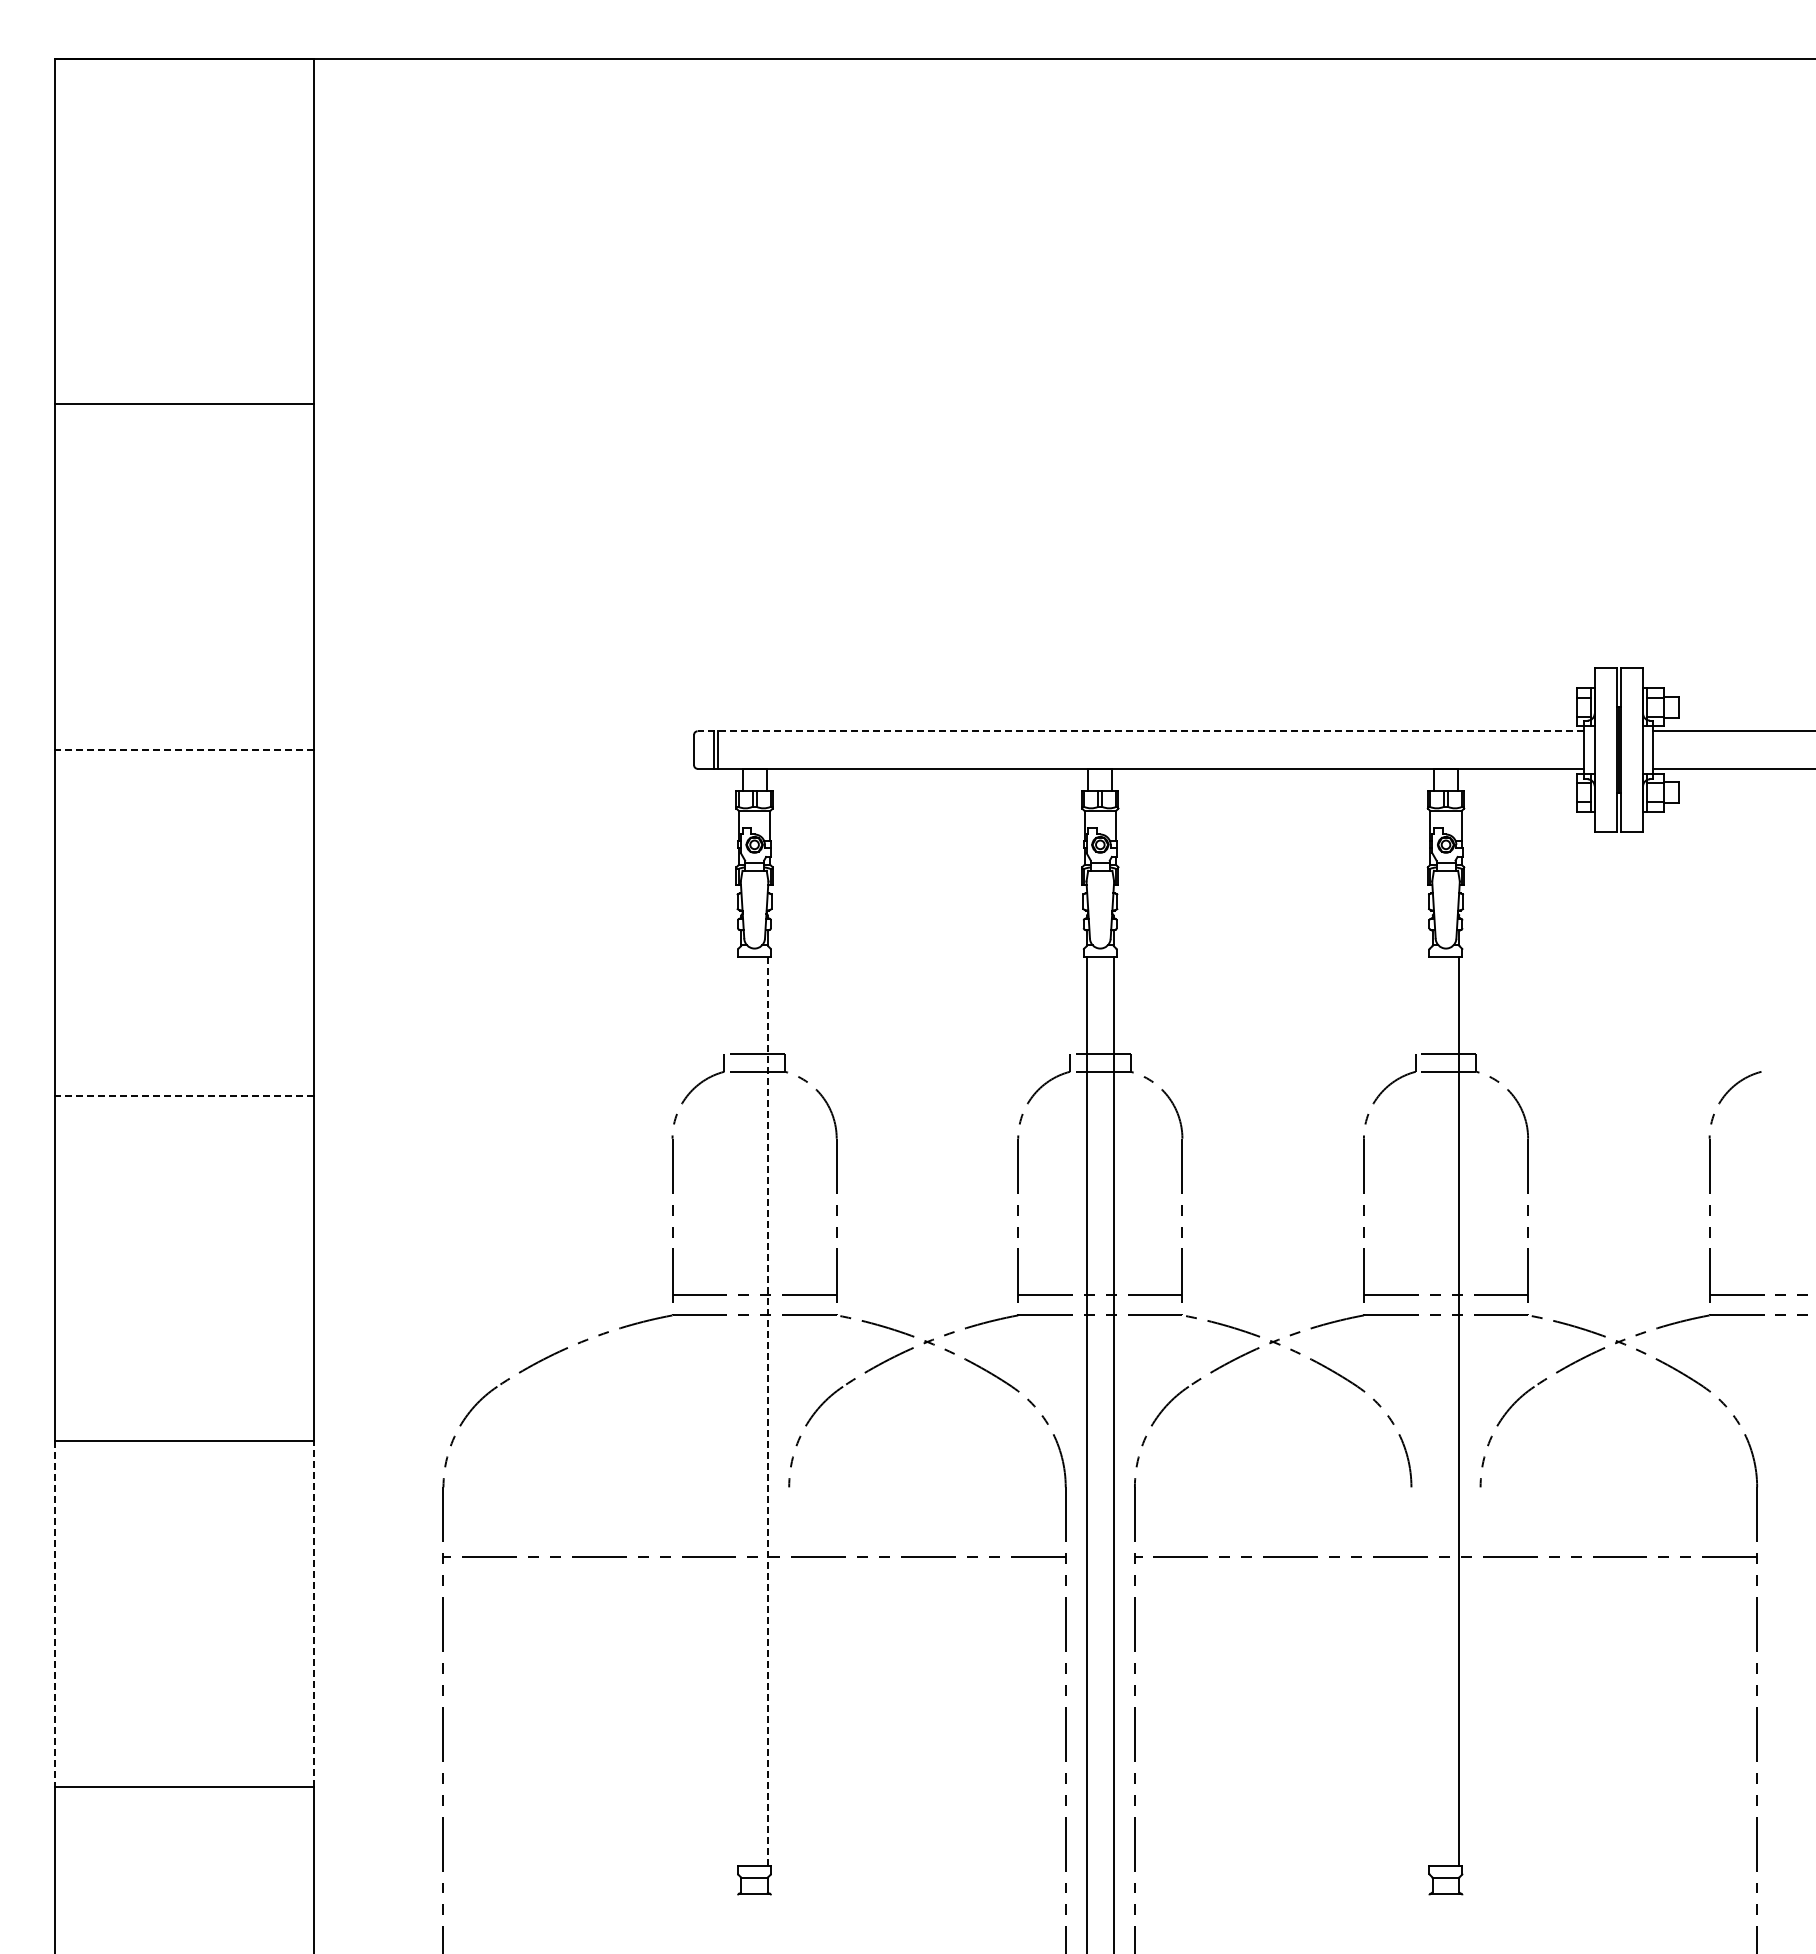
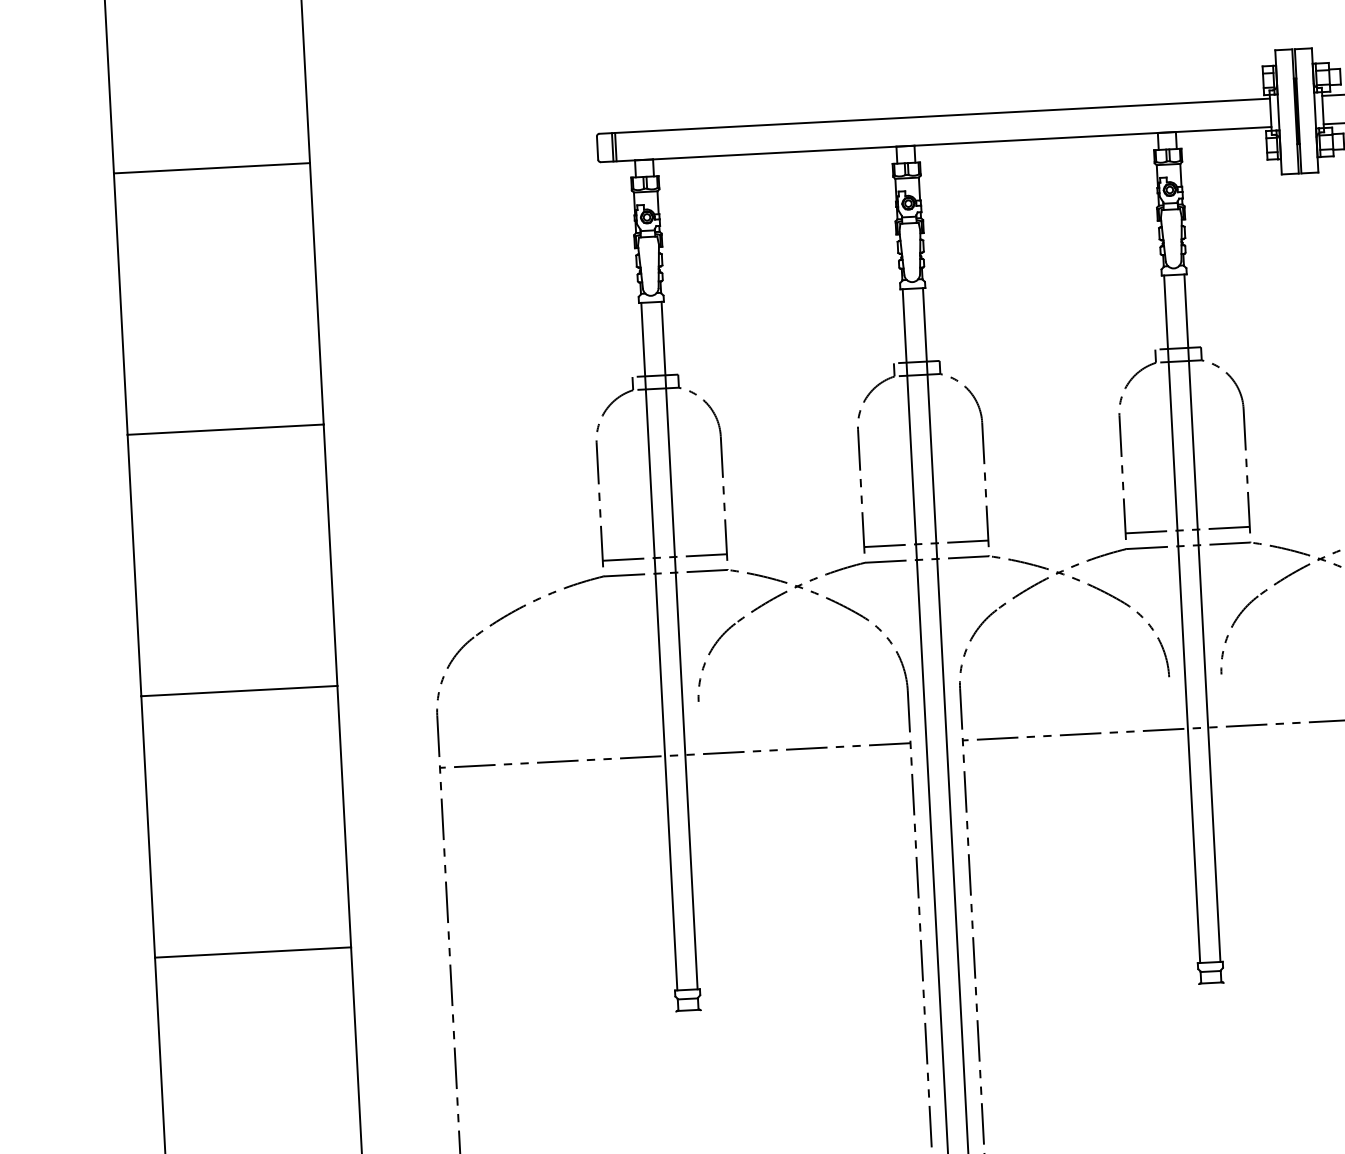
line: (1140, 731) -> (934, 116), dashed -> solid
line: (184, 749) -> (212, 167), dashed -> solid
line: (184, 1095) -> (225, 429), dashed -> solid
line: (741, 1411) -> (659, 646), added
line: (767, 1411) -> (679, 645), dashed -> solid
line: (1432, 1411) -> (1182, 619), added
line: (54, 1614) -> (148, 827), dashed -> solid
line: (313, 1614) -> (344, 816), dashed -> solid

